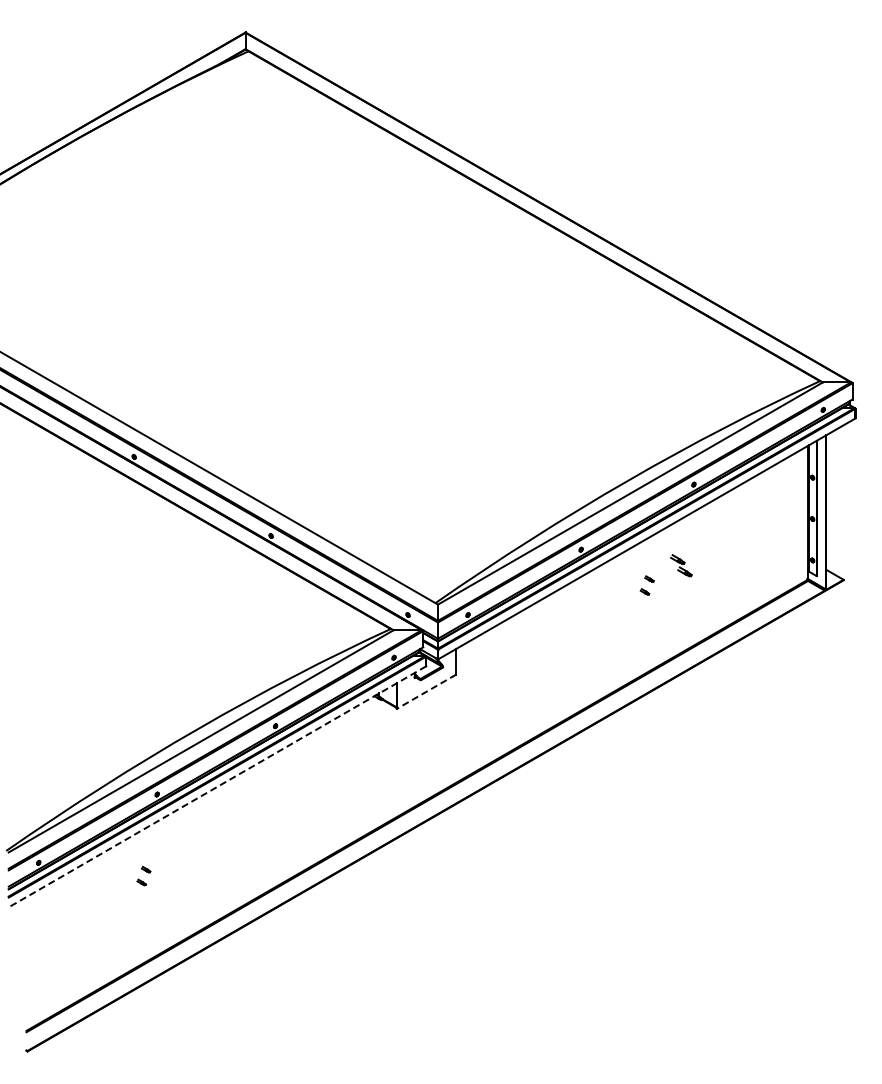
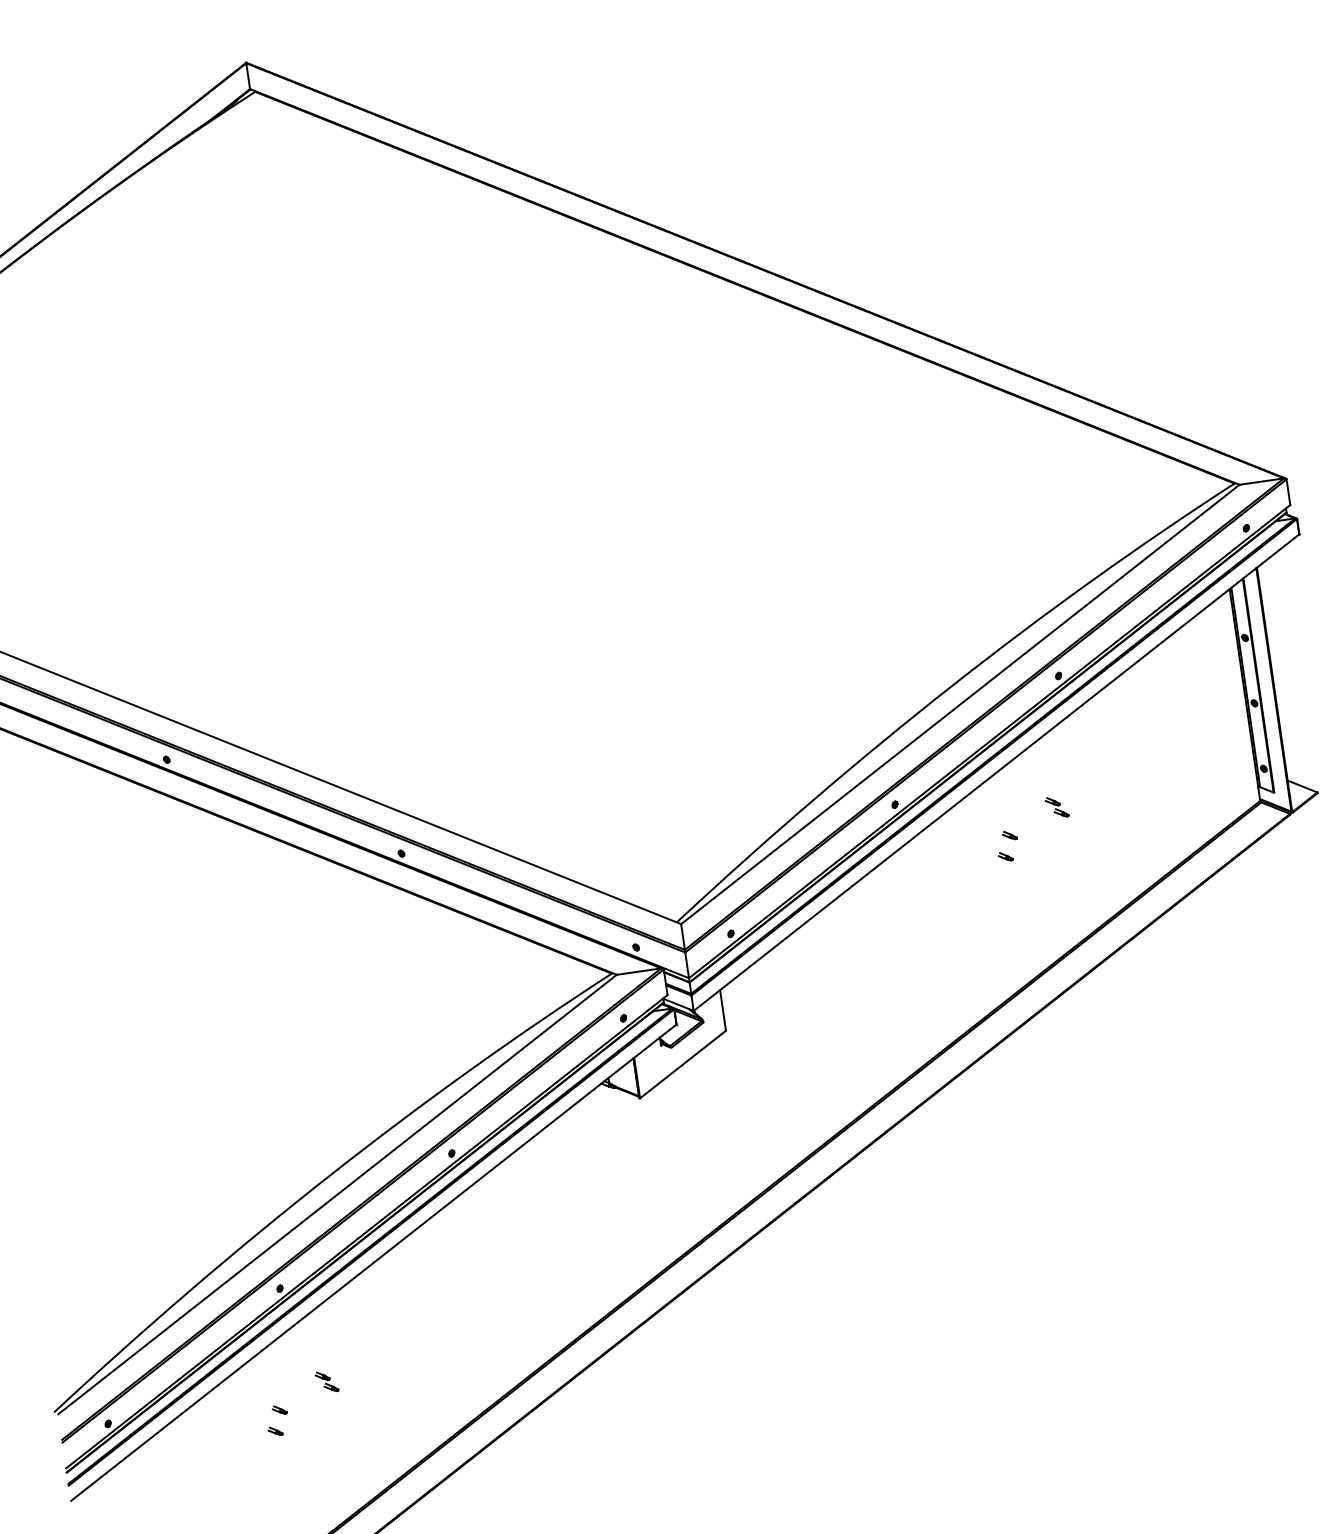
part: (680, 565) -> (1055, 806), size x0.62
line: (426, 691) -> (682, 1064), dashed -> solid
line: (217, 786) -> (373, 1262), dashed -> solid
part: (177, 855) -> (326, 1380), added

